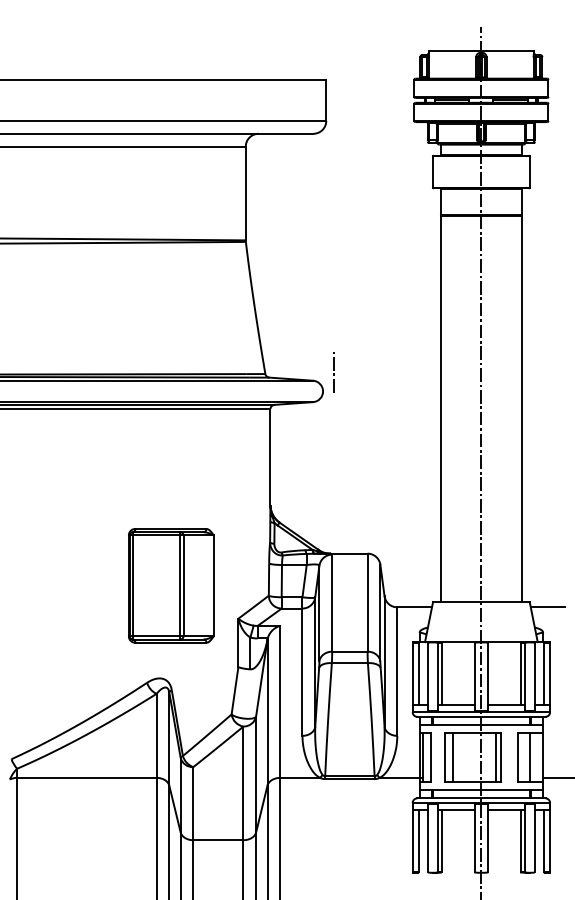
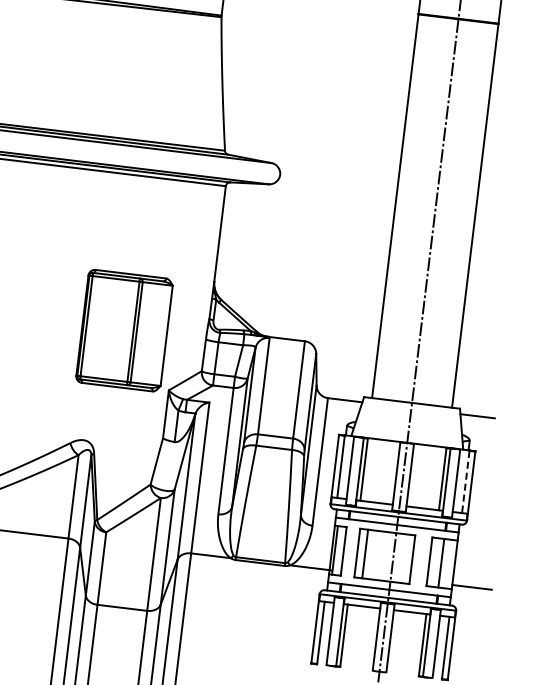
line: (333, 373) -> (292, 158), removed
part: (171, 585) -> (124, 330), moved
line: (544, 674) -> (466, 482), solid -> dashed
line: (496, 757) -> (408, 559), removed

